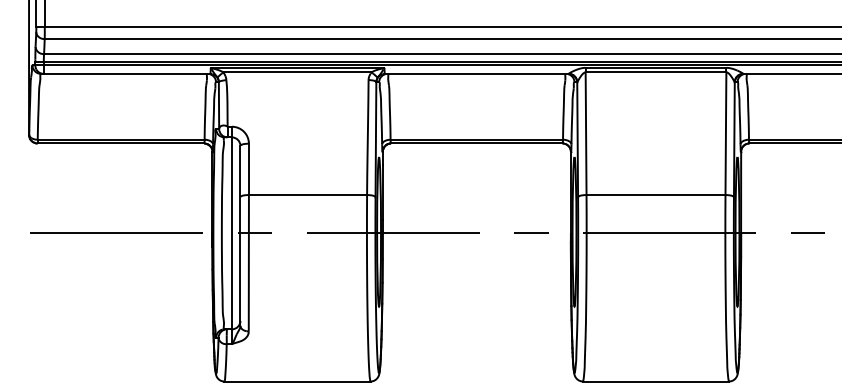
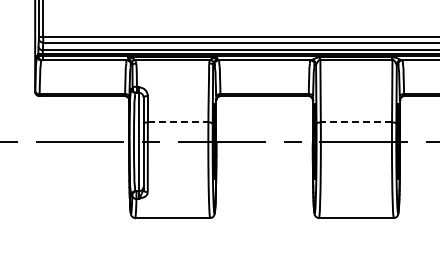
line: (308, 195) -> (178, 122), solid -> dashed
line: (656, 195) -> (356, 122), solid -> dashed

